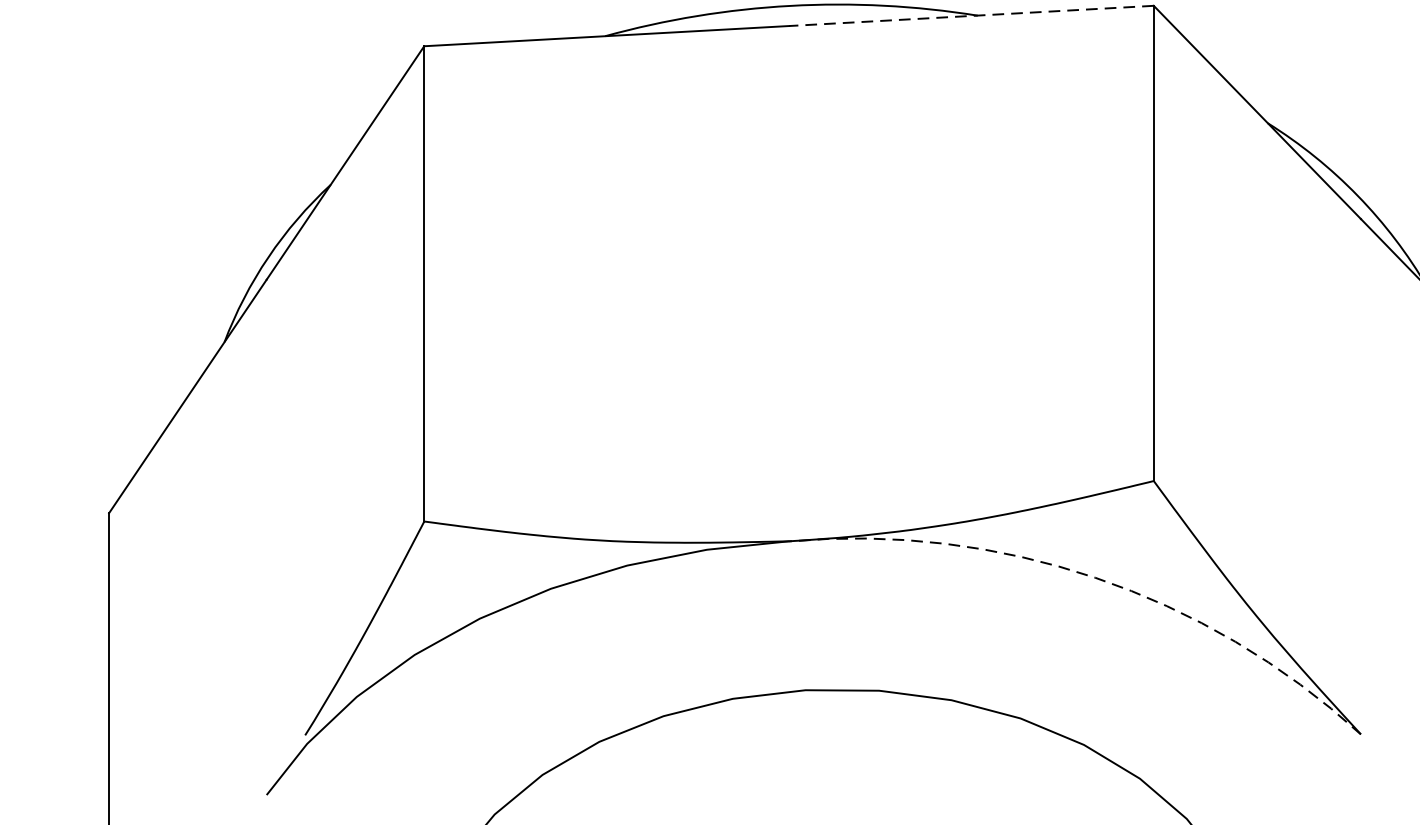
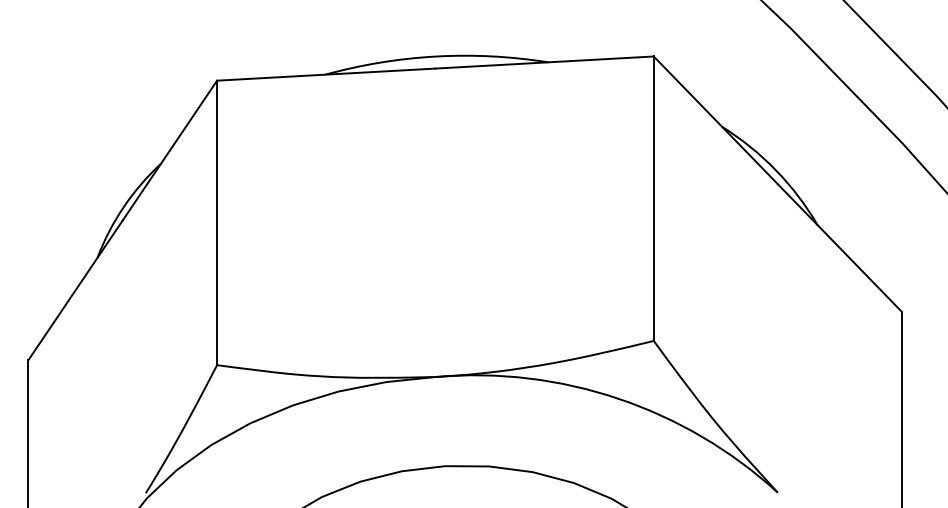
line: (971, 15) -> (544, 62), dashed -> solid
arc: (1094, 577) -> (618, 398), dashed -> solid

